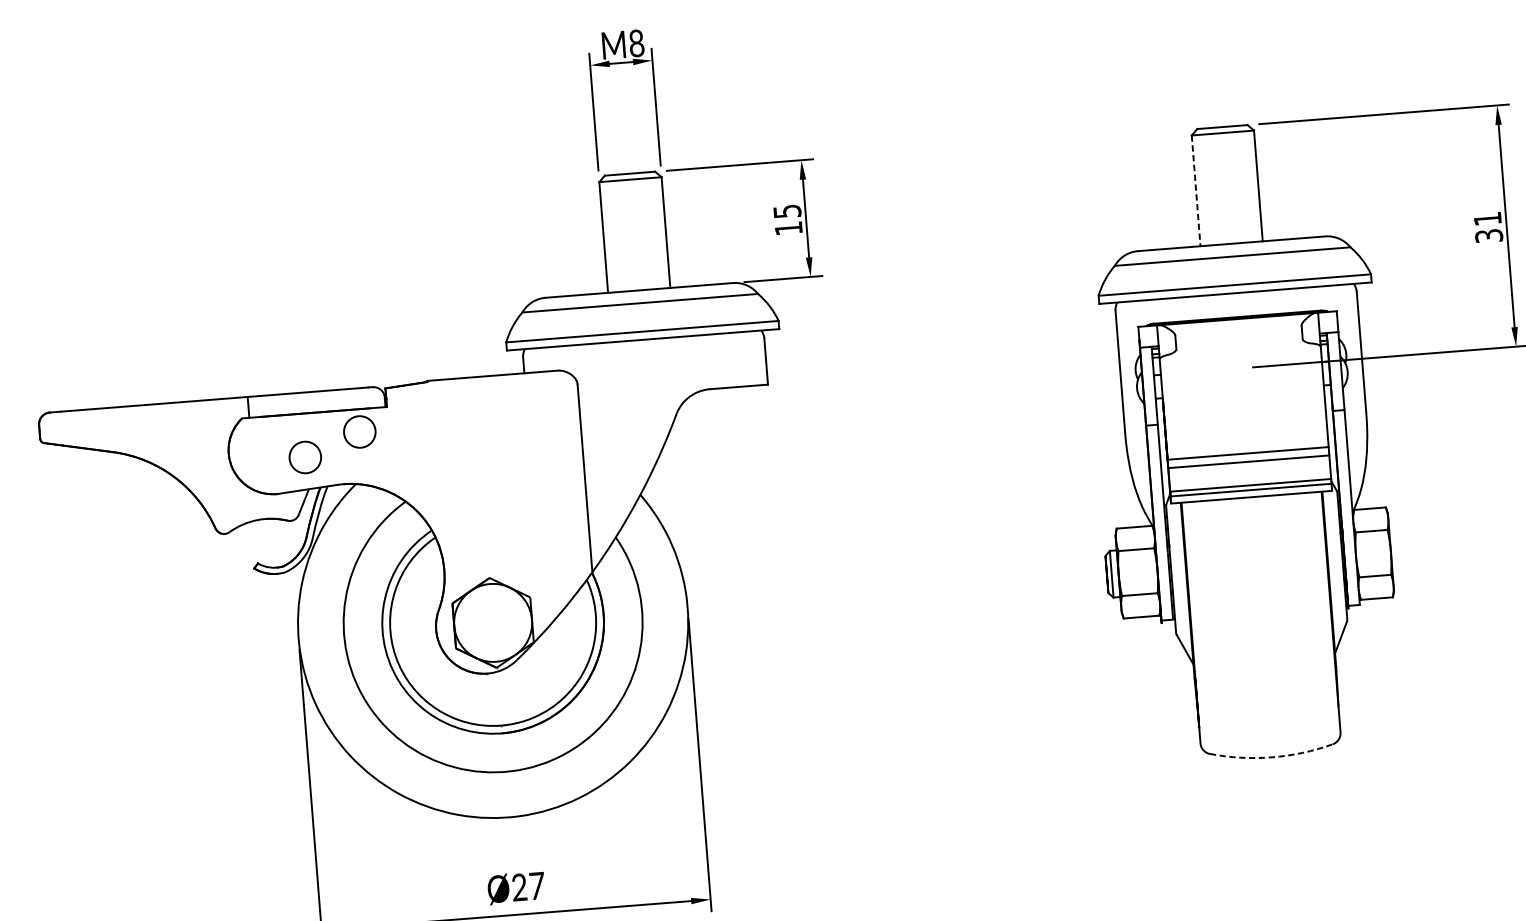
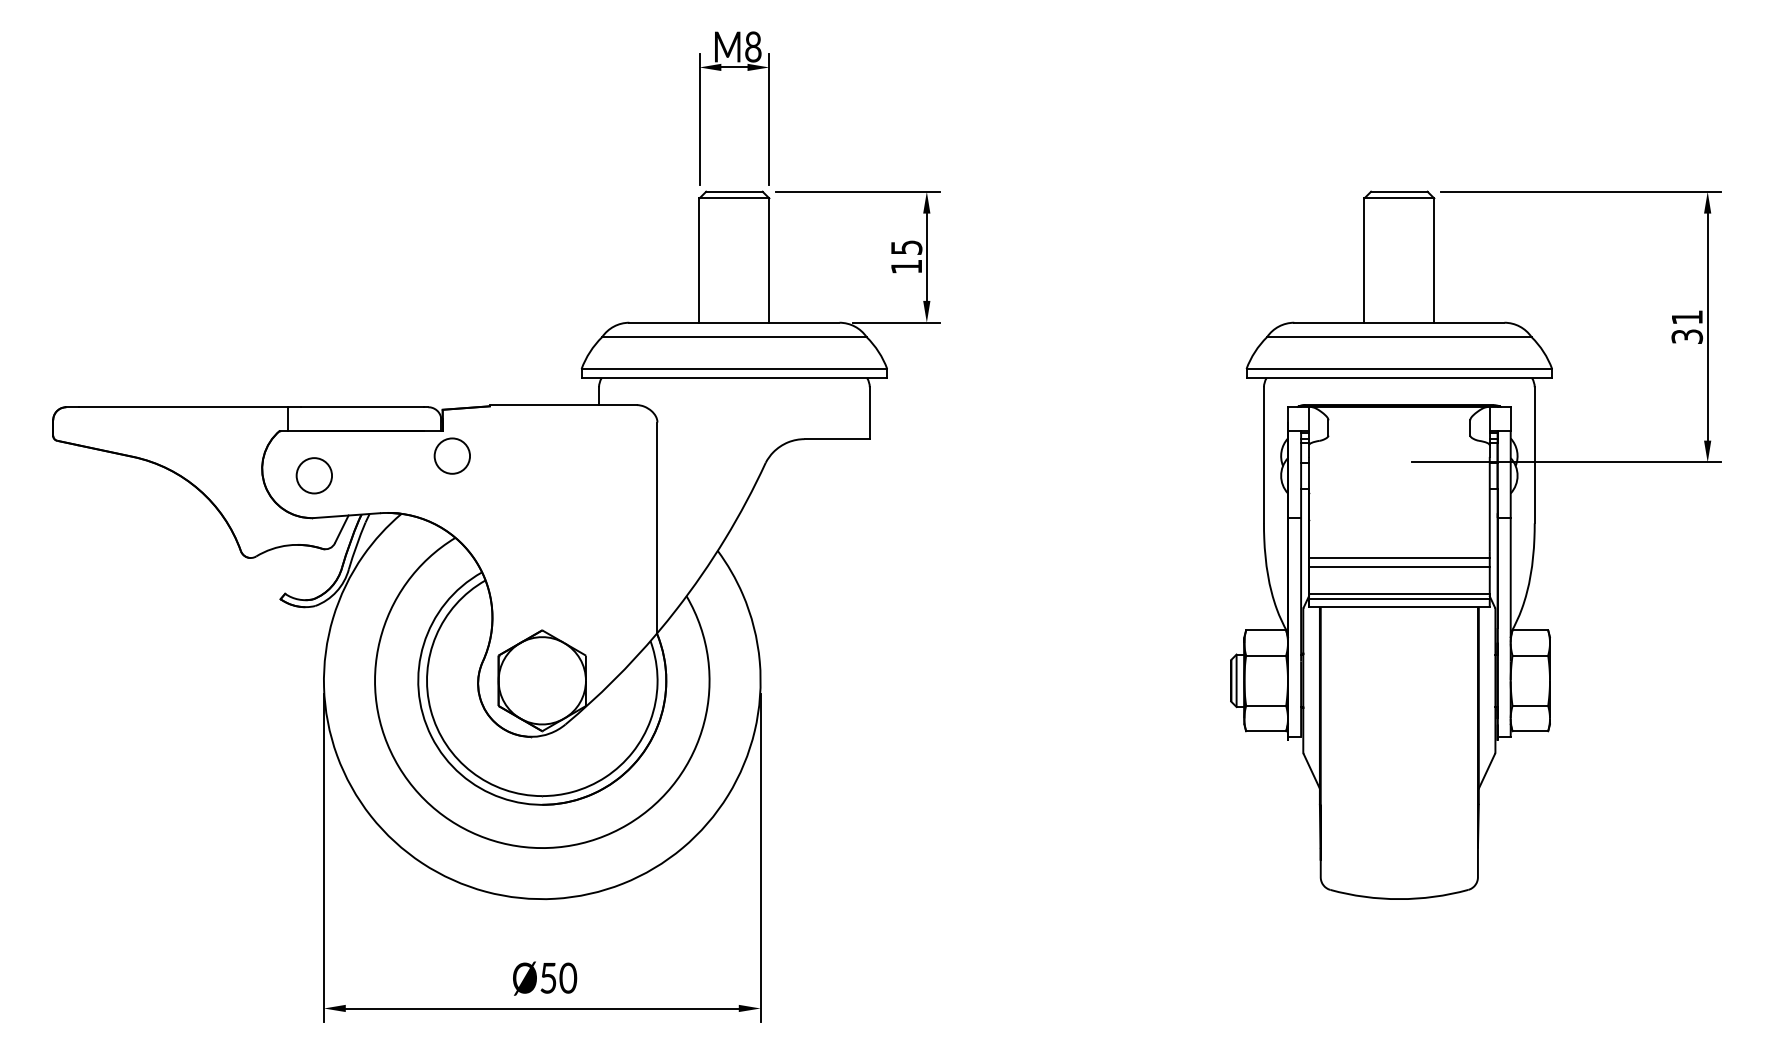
line: (1196, 191) -> (1364, 261), dashed -> solid
circle: (359, 431) -> (451, 455), moved
circle: (304, 457) -> (313, 475), moved
arc: (1272, 757) -> (1399, 899), dashed -> solid
text: (528, 886) -> (558, 977), Ø27 -> Ø50

